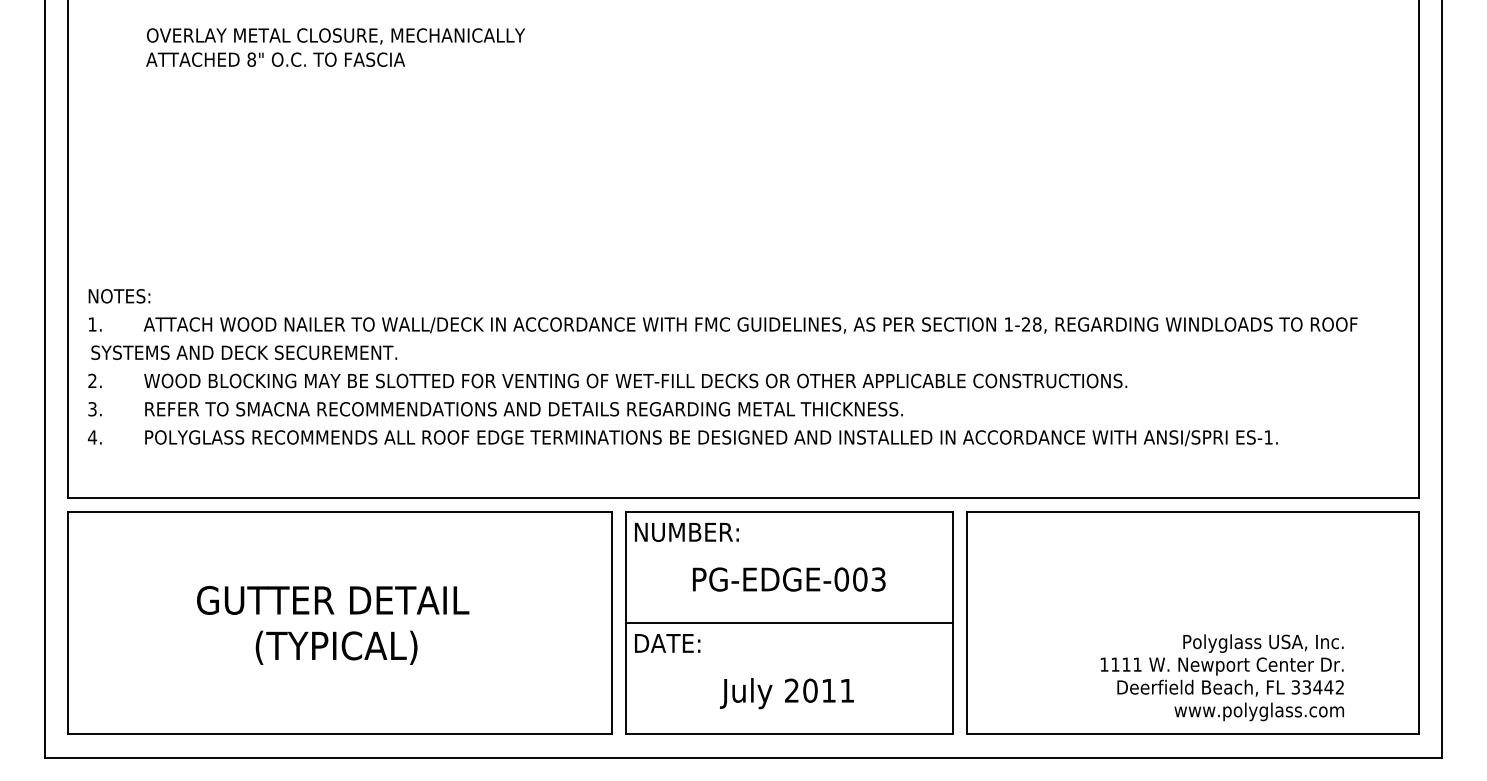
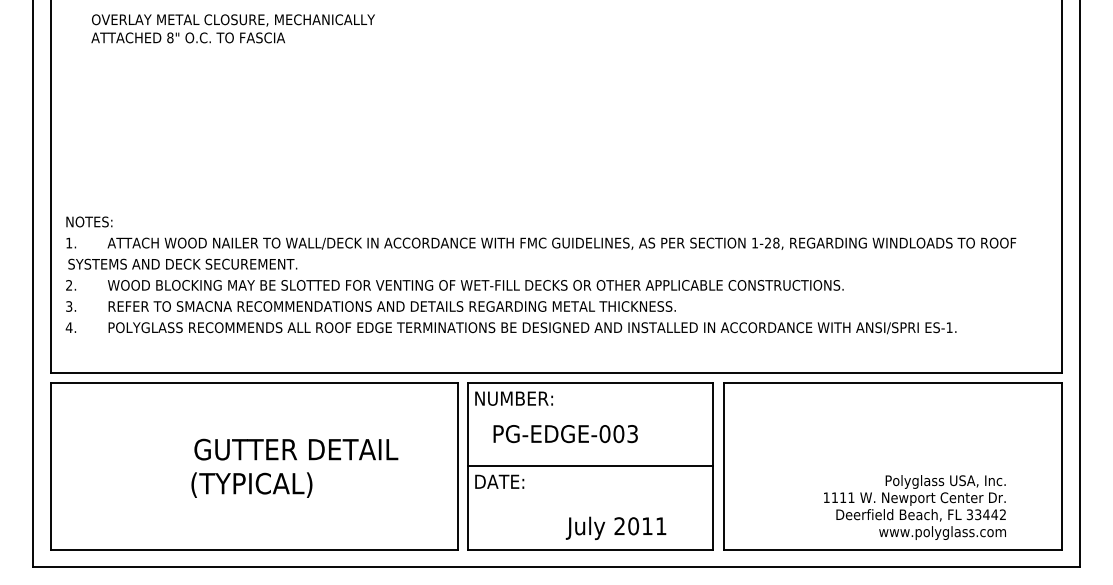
text: (334, 47) -> (232, 28), moved
text: (788, 580) -> (565, 434), moved
text: (333, 600) -> (296, 449), moved
text: (786, 692) -> (615, 527), moved

